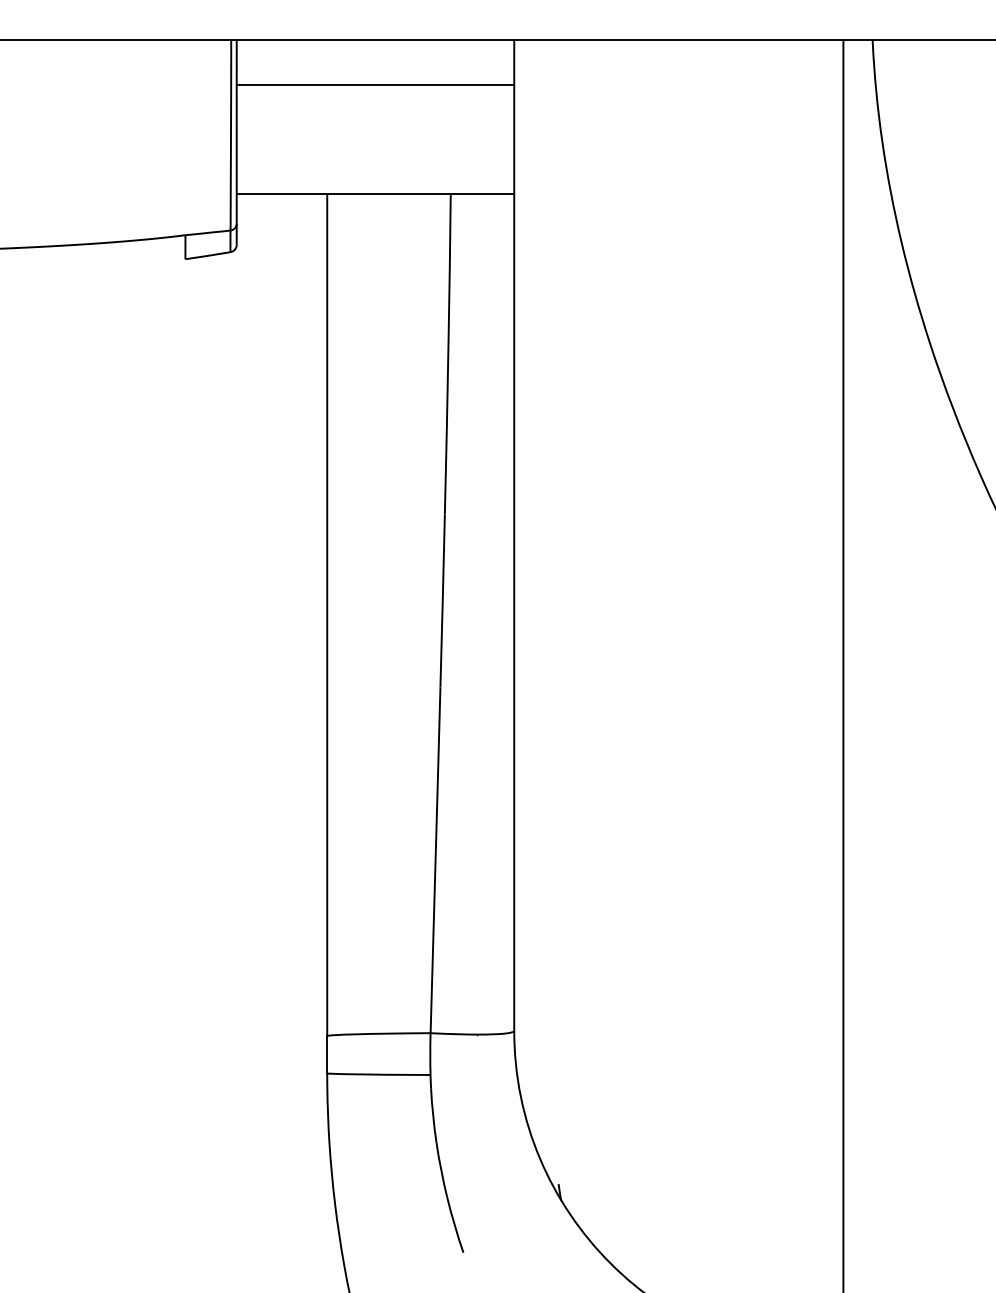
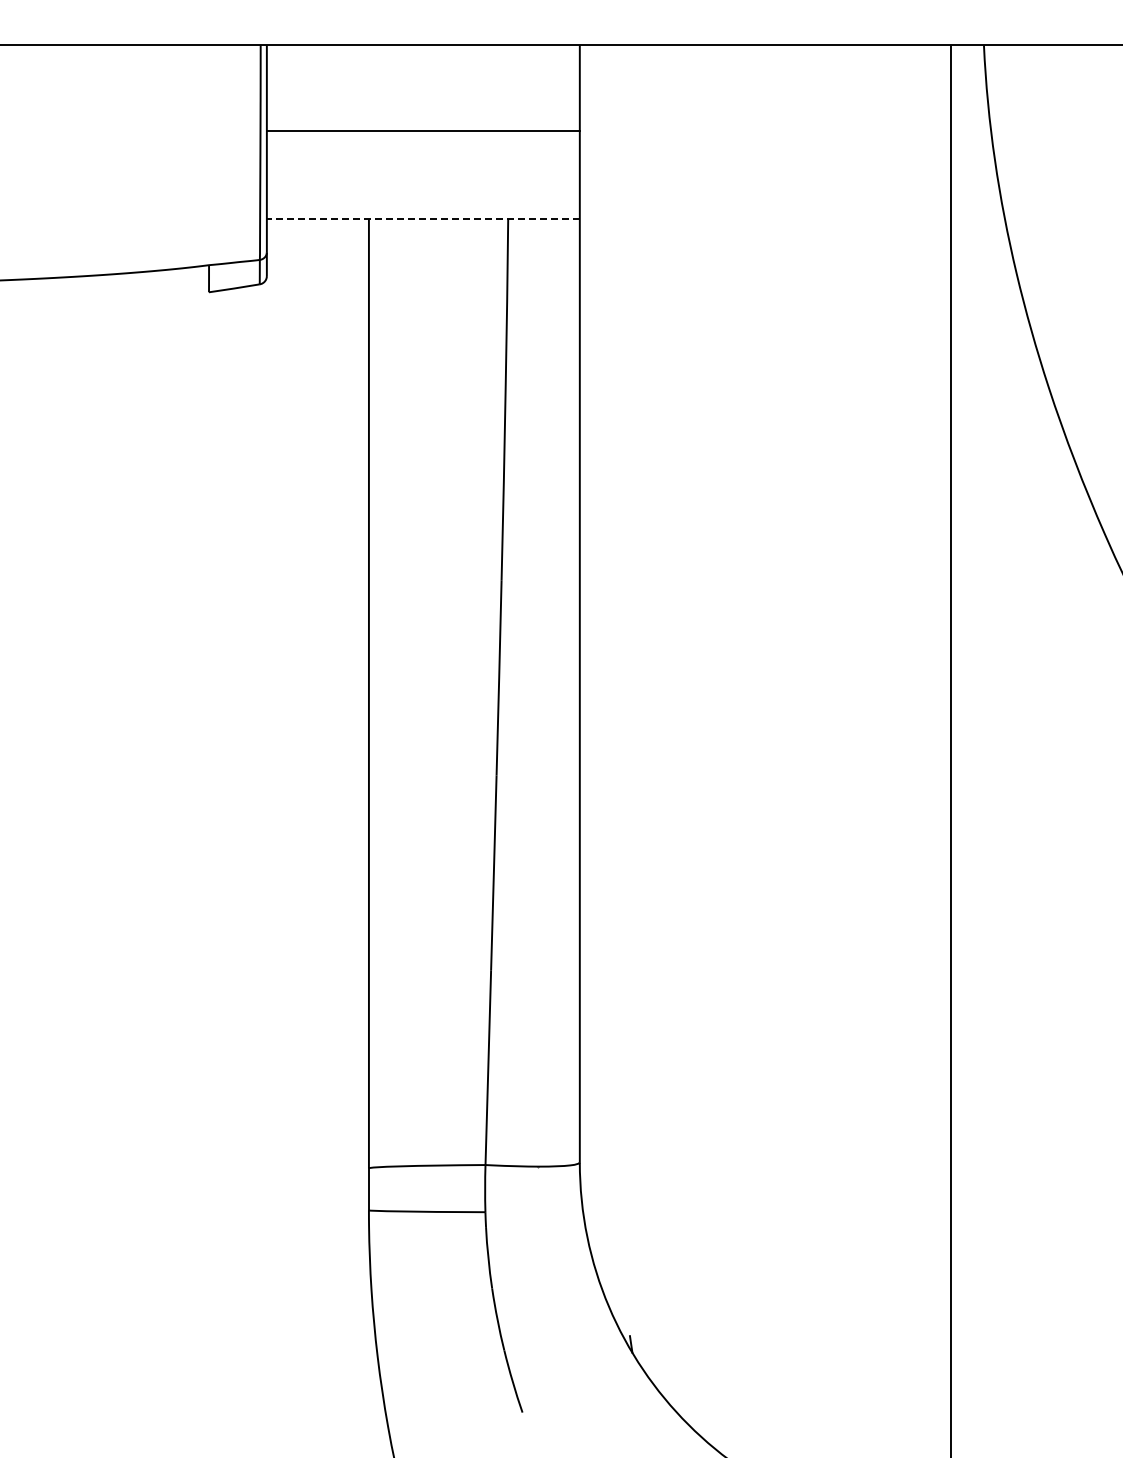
line: (374, 84) -> (422, 130), moved
line: (374, 194) -> (422, 219), solid -> dashed

